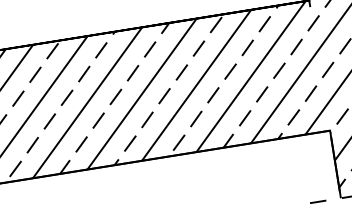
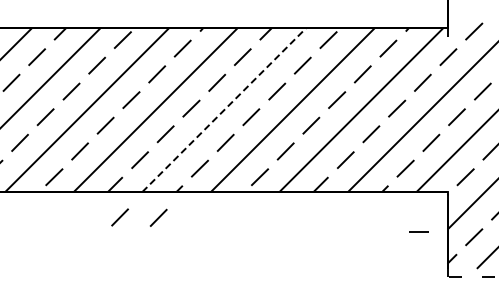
line: (142, 94) -> (224, 110), solid -> dashed
line: (103, 187) -> (158, 217), added
line: (72, 192) -> (119, 217), added
line: (317, 201) -> (418, 231), moved

